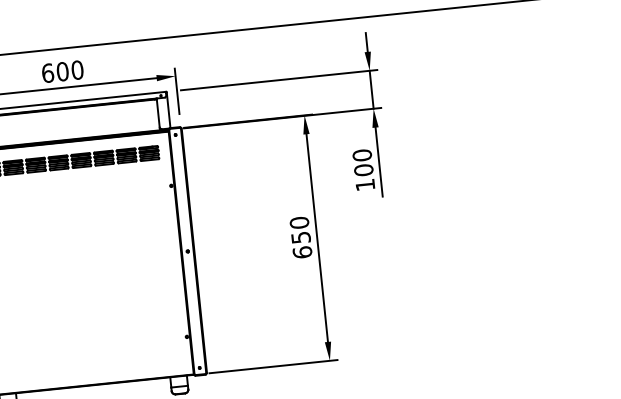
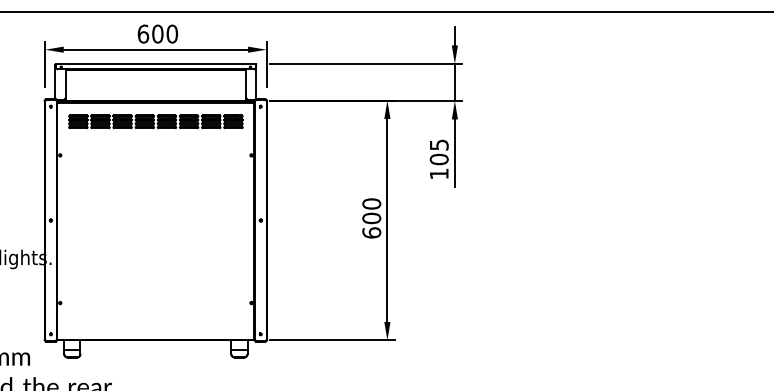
text: (361, 154) -> (438, 144), 100 -> 105
text: (300, 237) -> (371, 218), 650 -> 600

